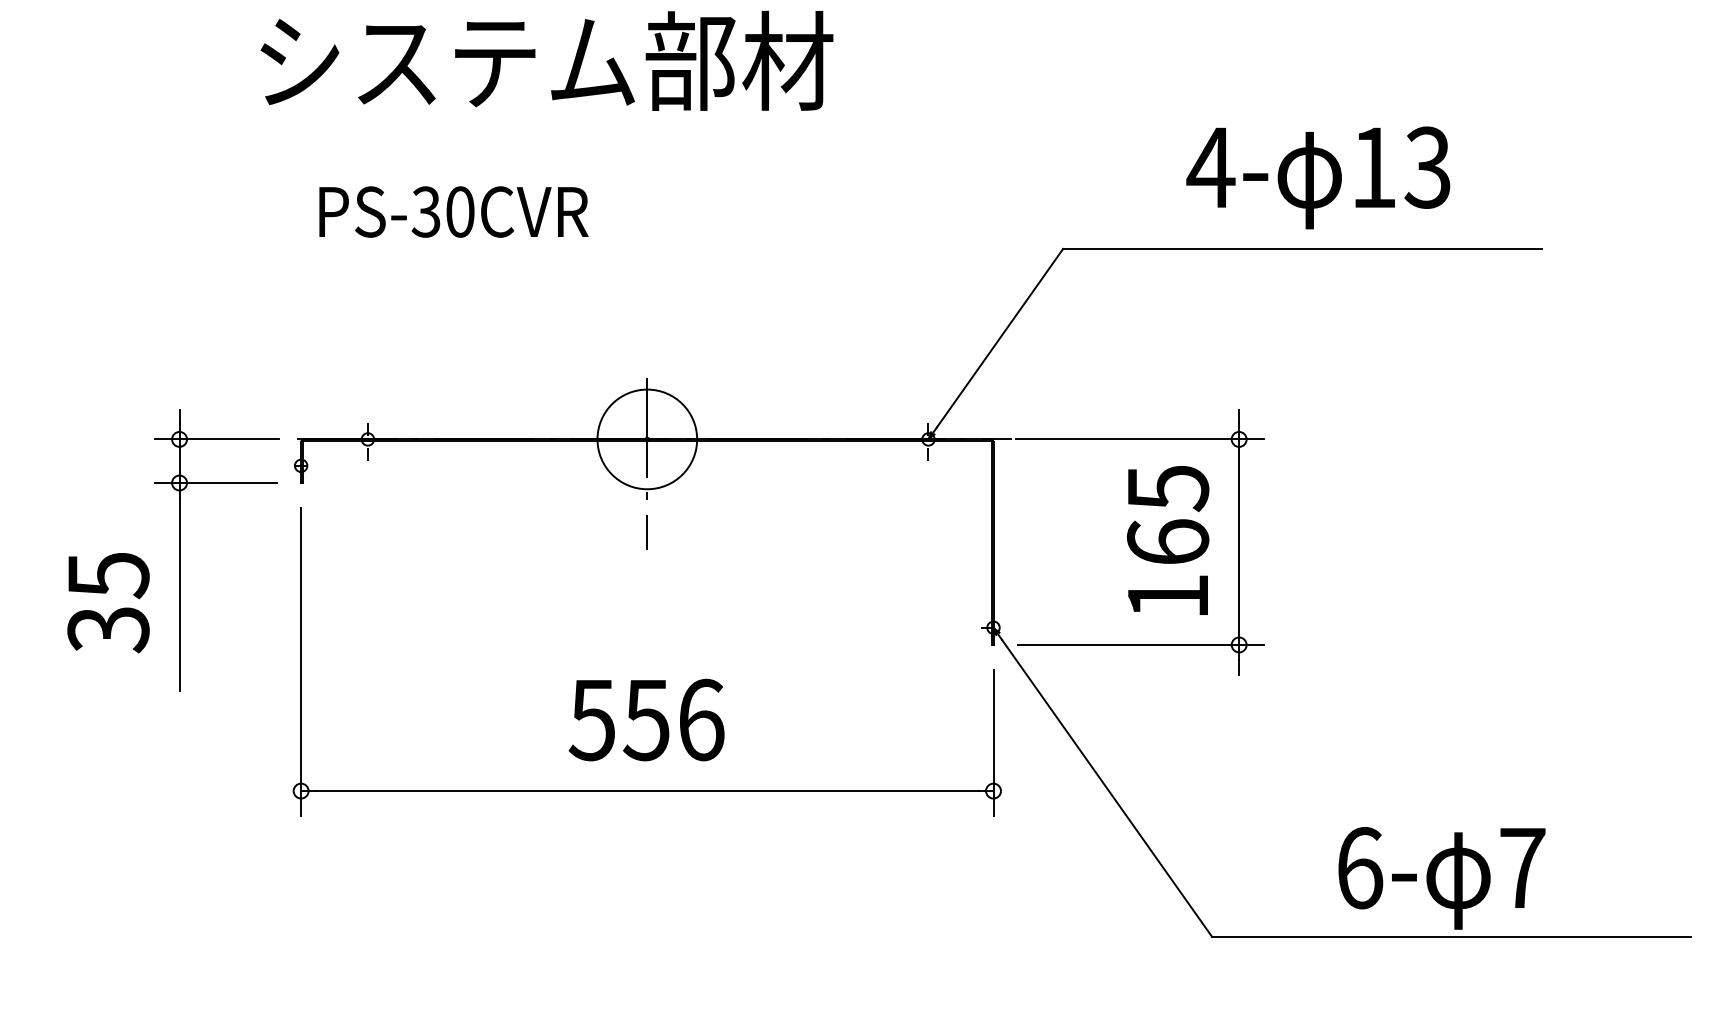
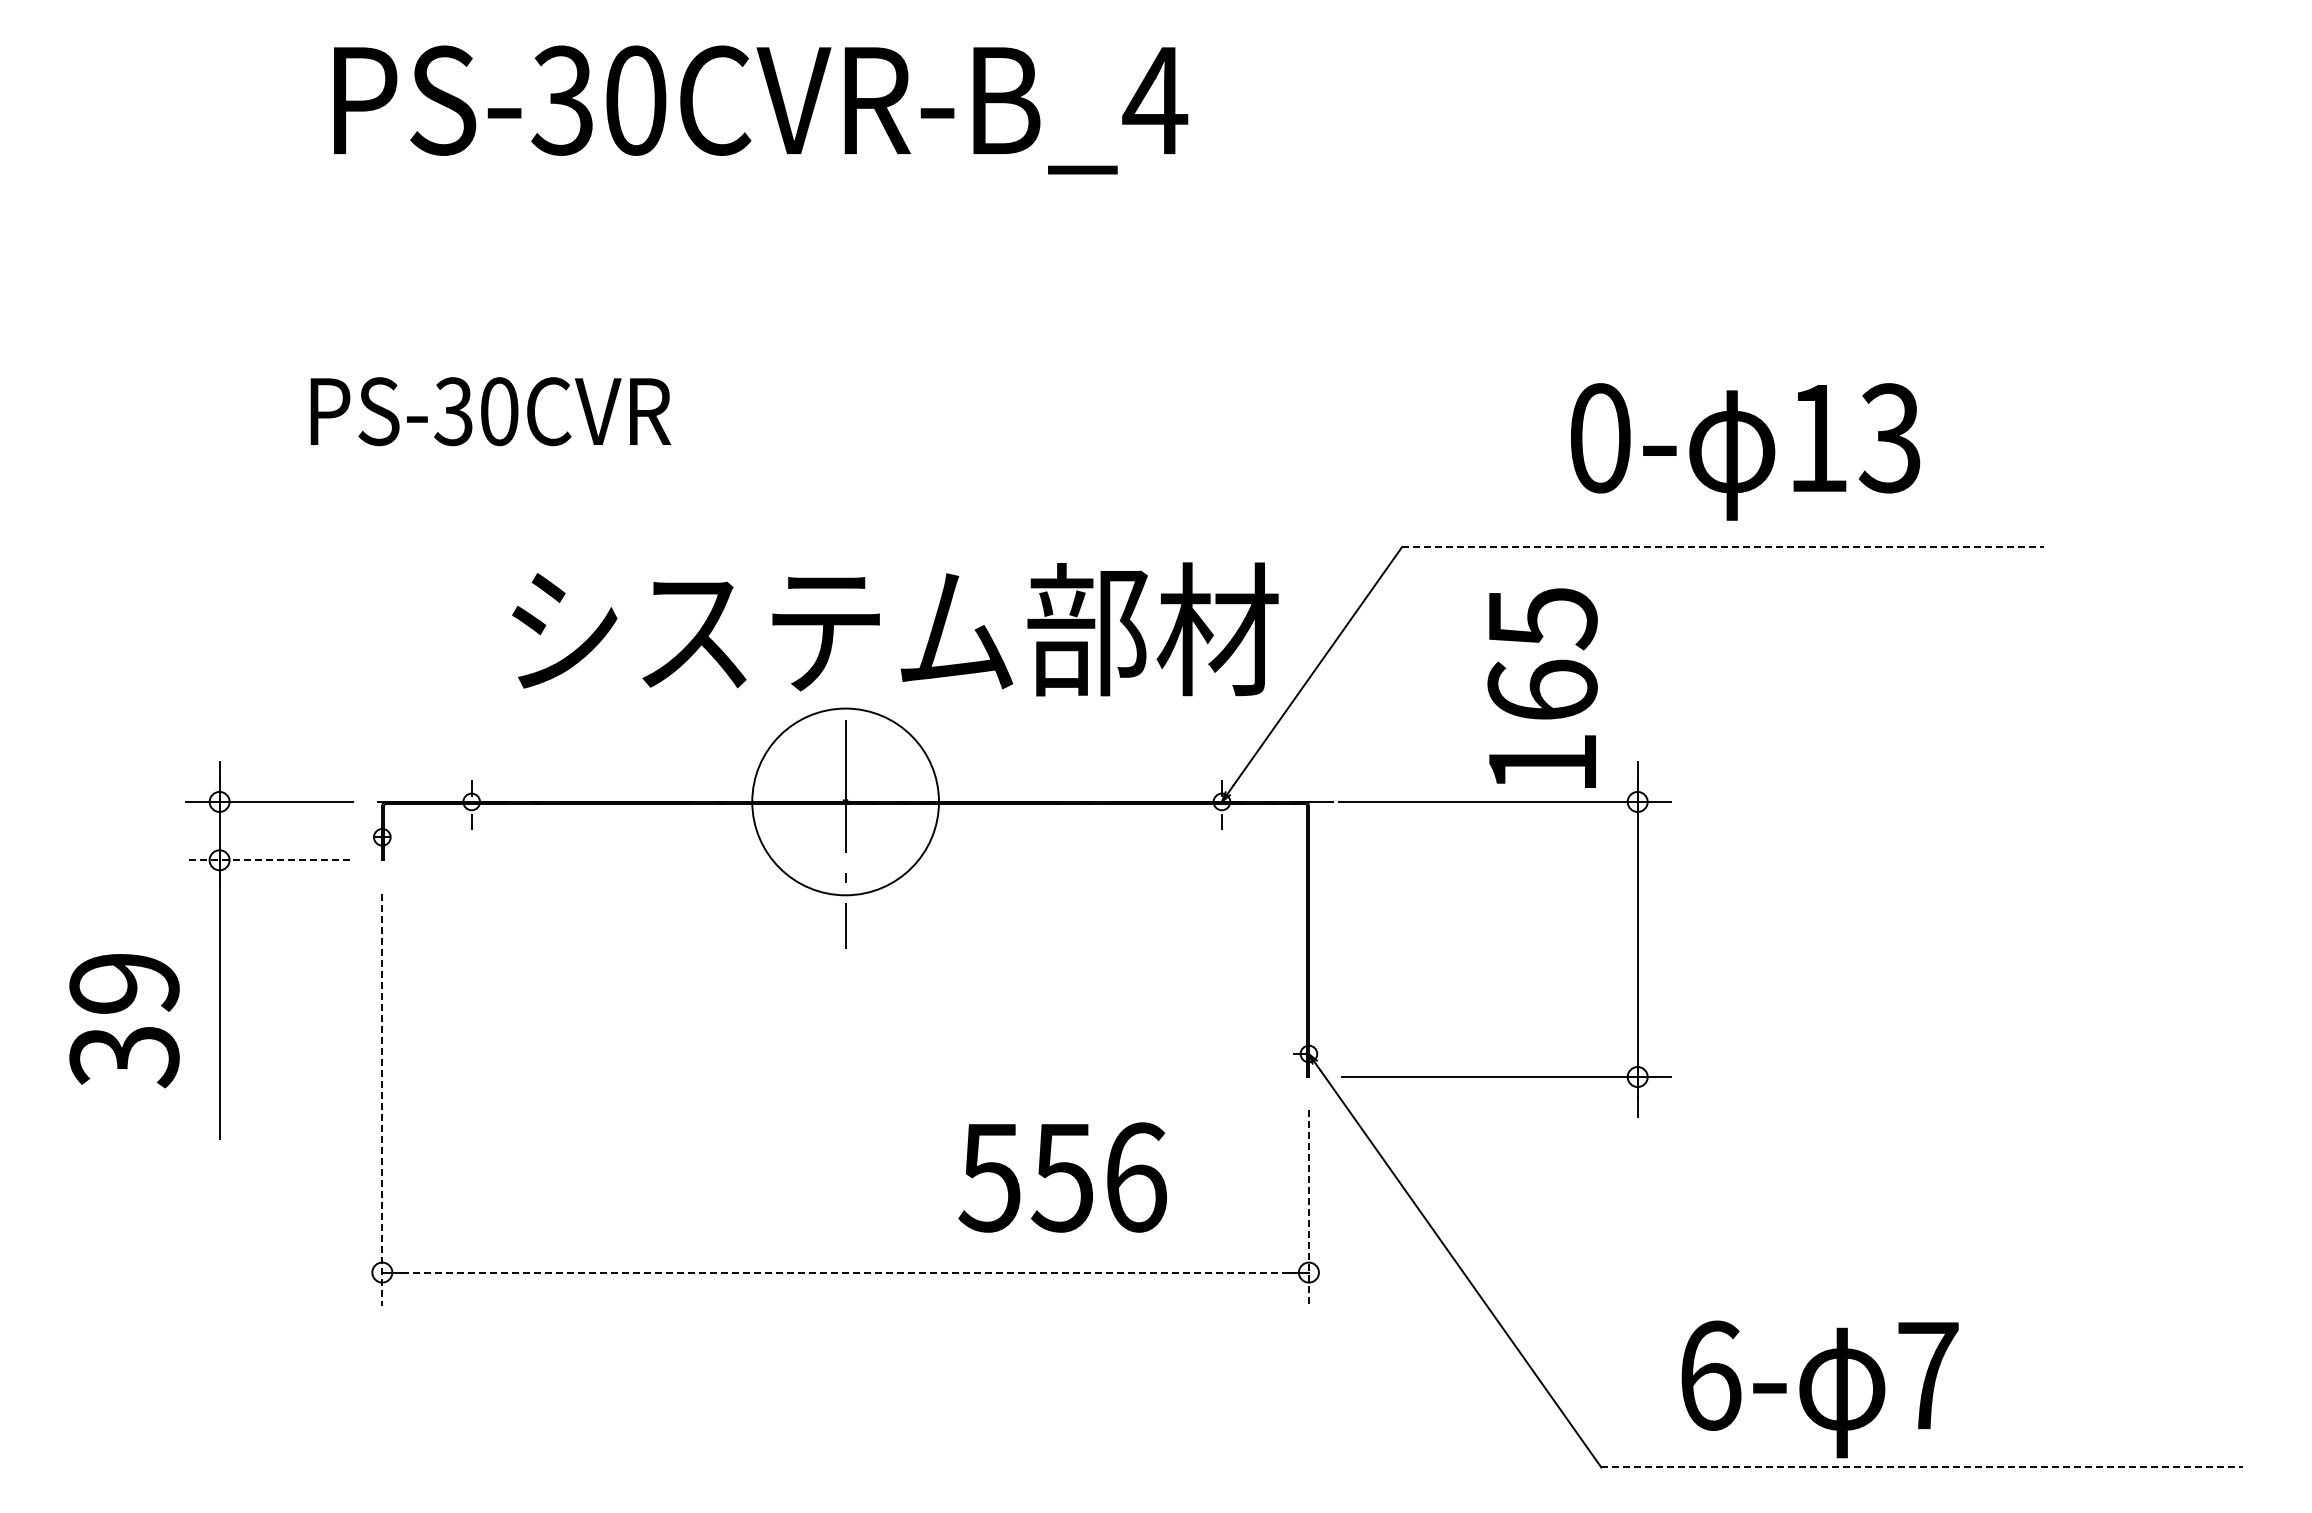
text: (547, 61) -> (895, 629), moved
text: (1210, 167) -> (1599, 438), 4- -> 0-
text: (453, 211) -> (490, 411), moved
line: (1302, 249) -> (1722, 547), solid -> dashed
circle: (647, 439) -> (845, 801), size x1.4
line: (216, 483) -> (268, 860), solid -> dashed
text: (1168, 539) -> (1542, 687), moved
text: (108, 575) -> (124, 984), 35 -> 39
line: (301, 662) -> (382, 1100), solid -> dashed
text: (646, 720) -> (1062, 1177), moved
line: (993, 743) -> (1308, 1208), solid -> dashed
line: (647, 791) -> (846, 1272), solid -> dashed
text: (1441, 878) -> (1819, 1389), moved
line: (1451, 936) -> (1922, 1467), solid -> dashed

